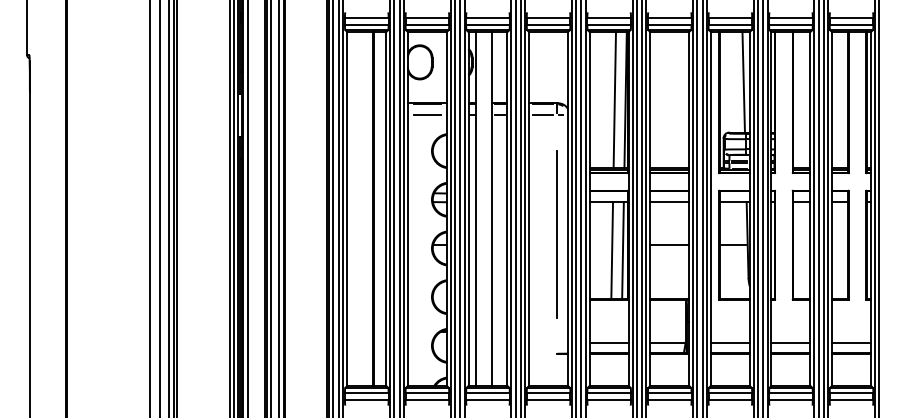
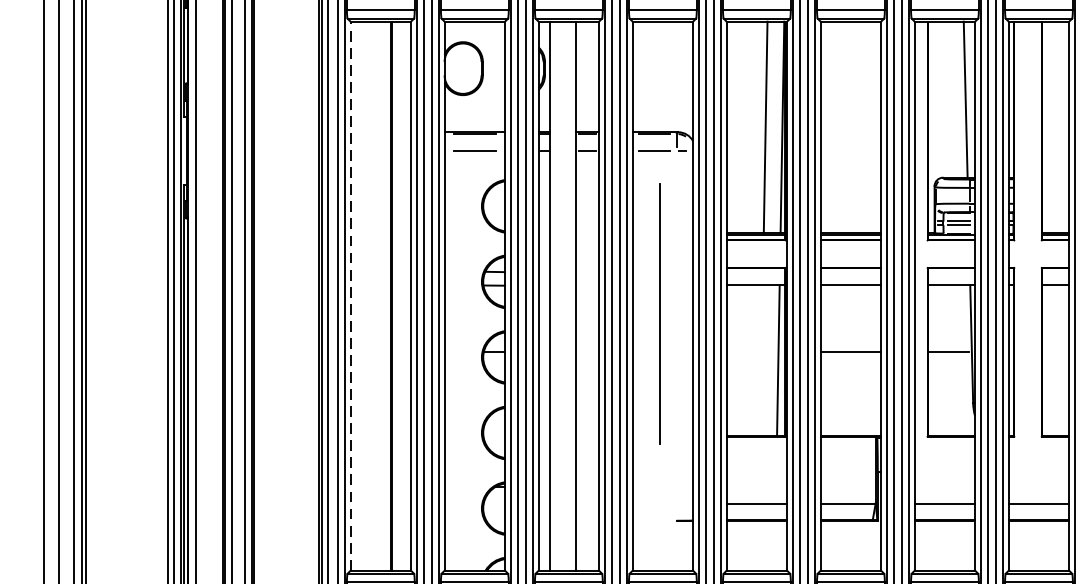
line: (347, 209) -> (350, 296), solid -> dashed
line: (556, 234) -> (658, 314), moved
line: (612, 250) -> (762, 360), removed

